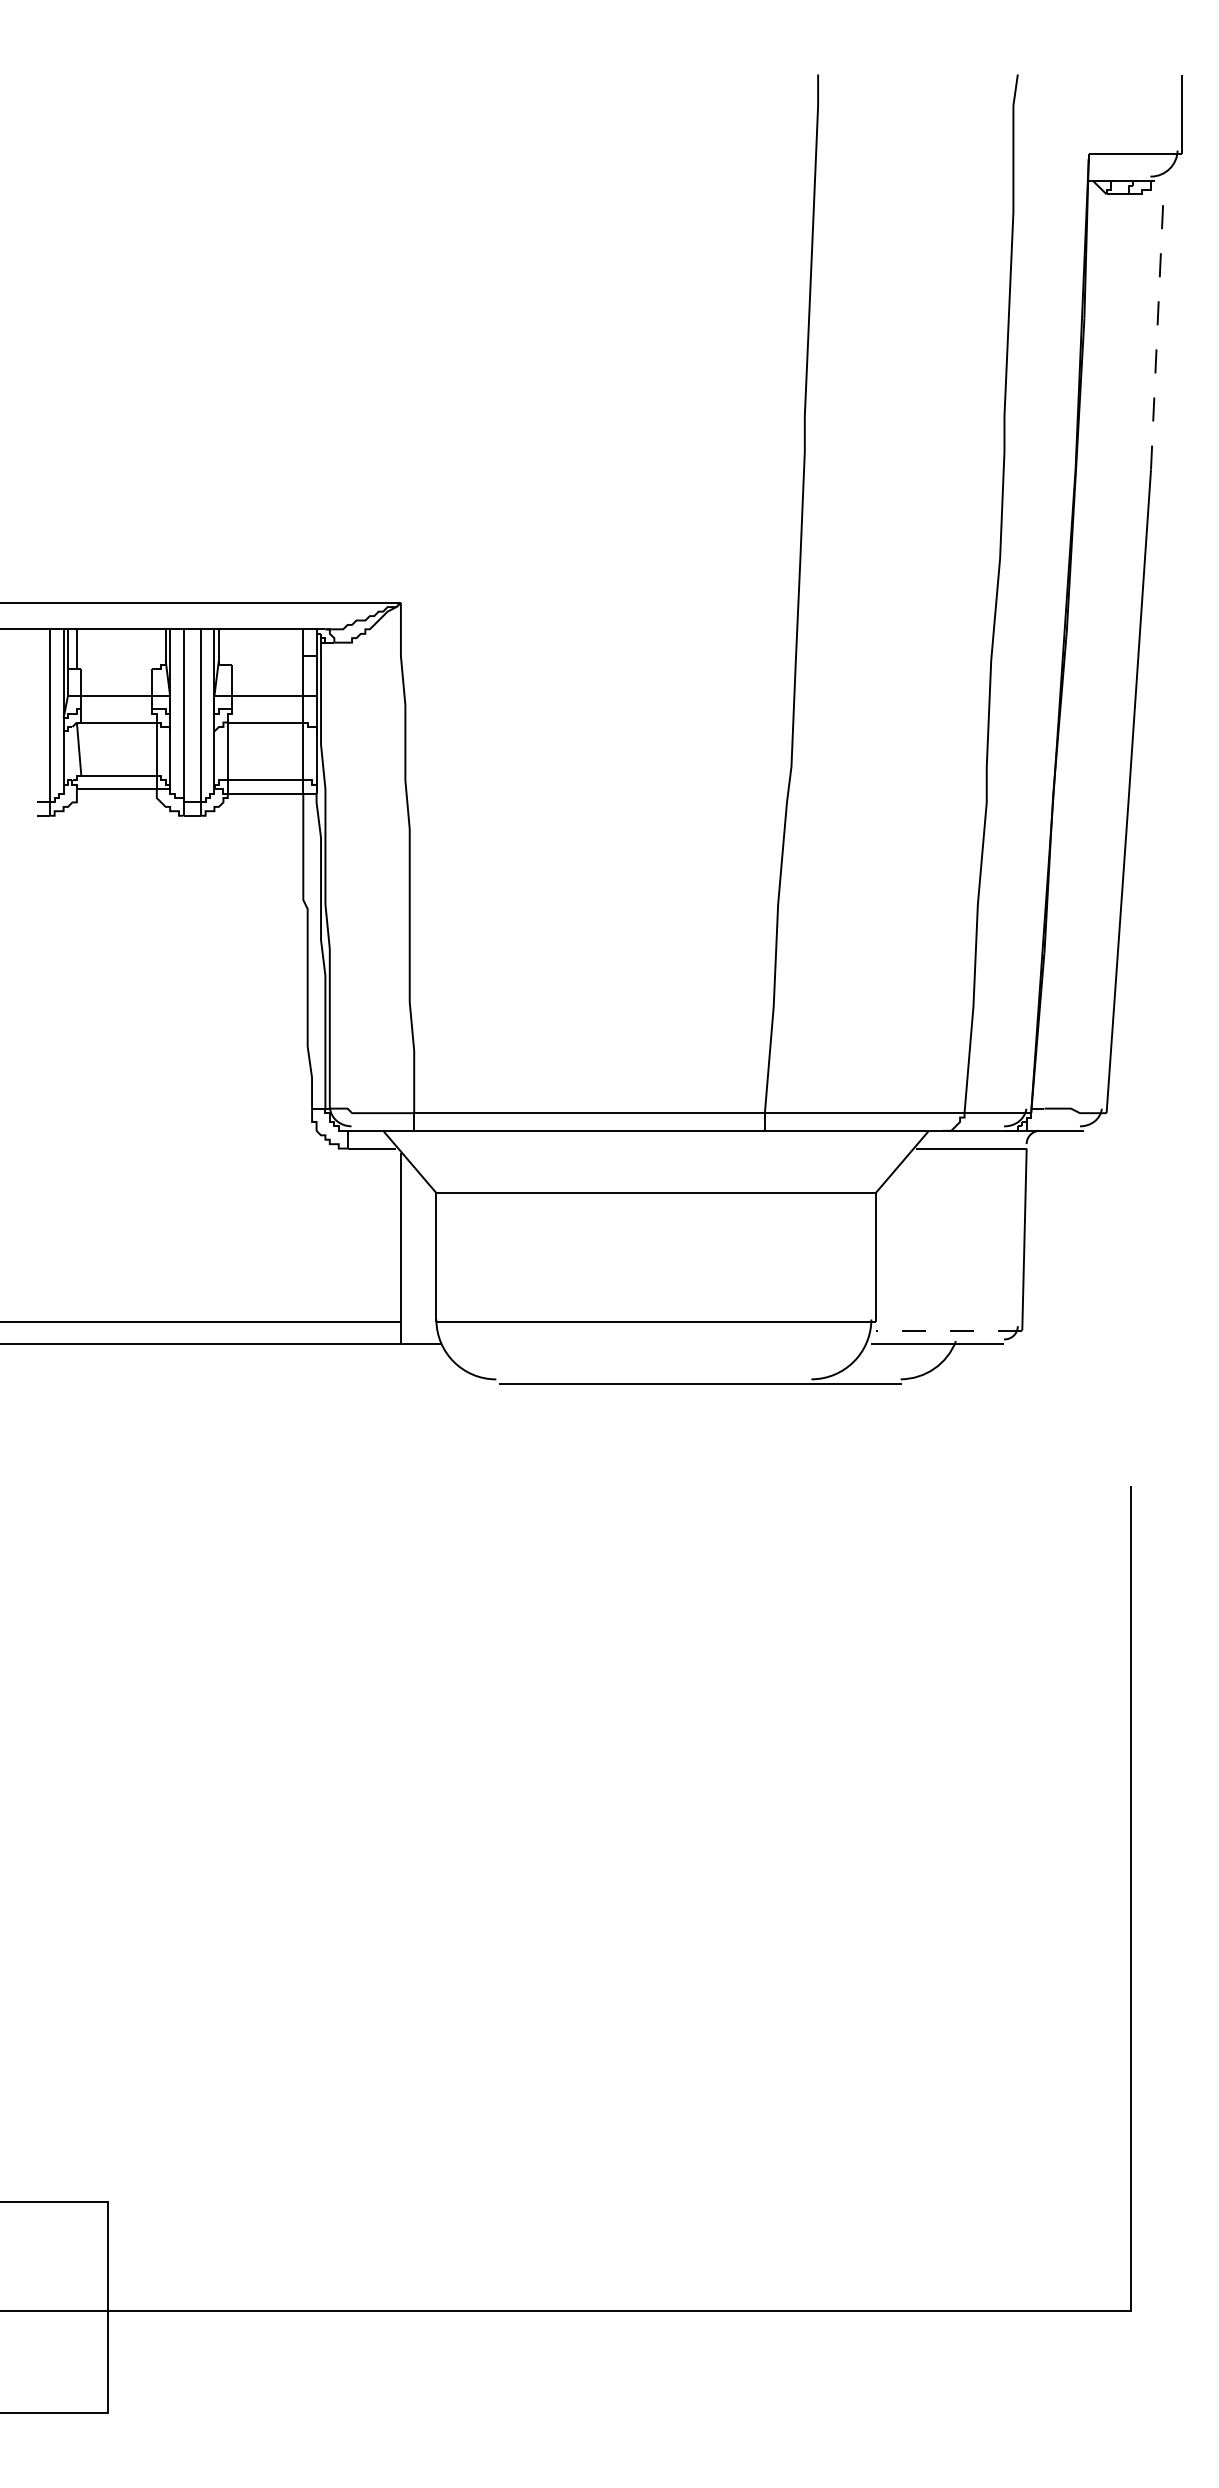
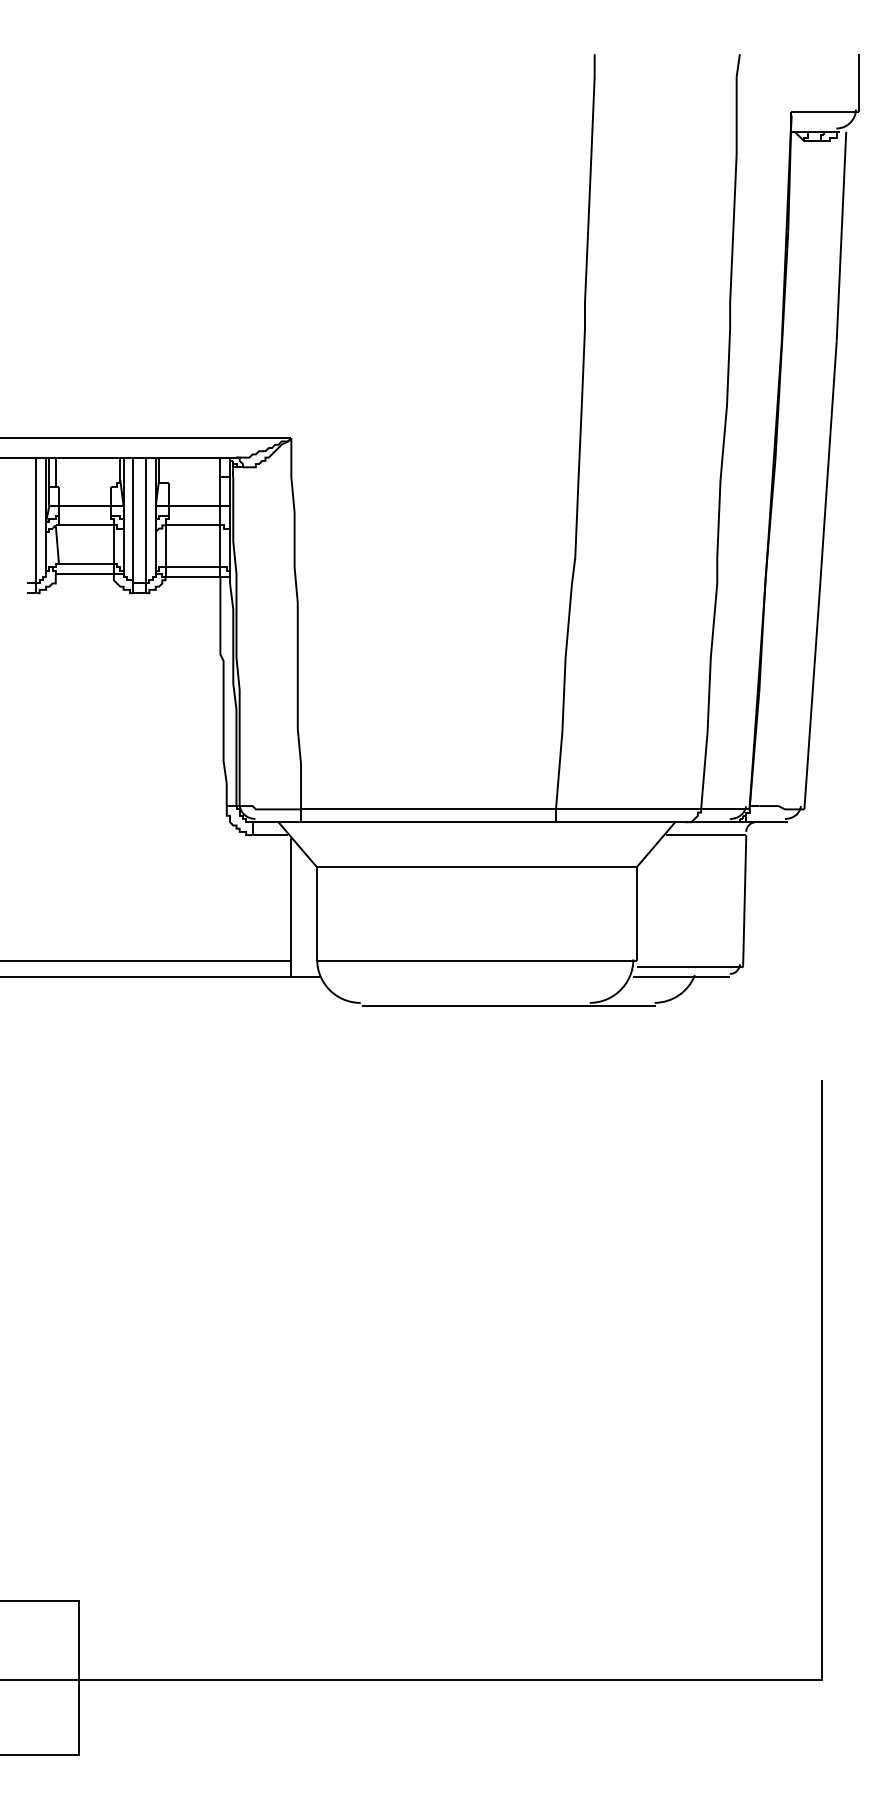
line: (1157, 325) -> (841, 236), dashed -> solid
line: (948, 1330) -> (689, 967), dashed -> solid

